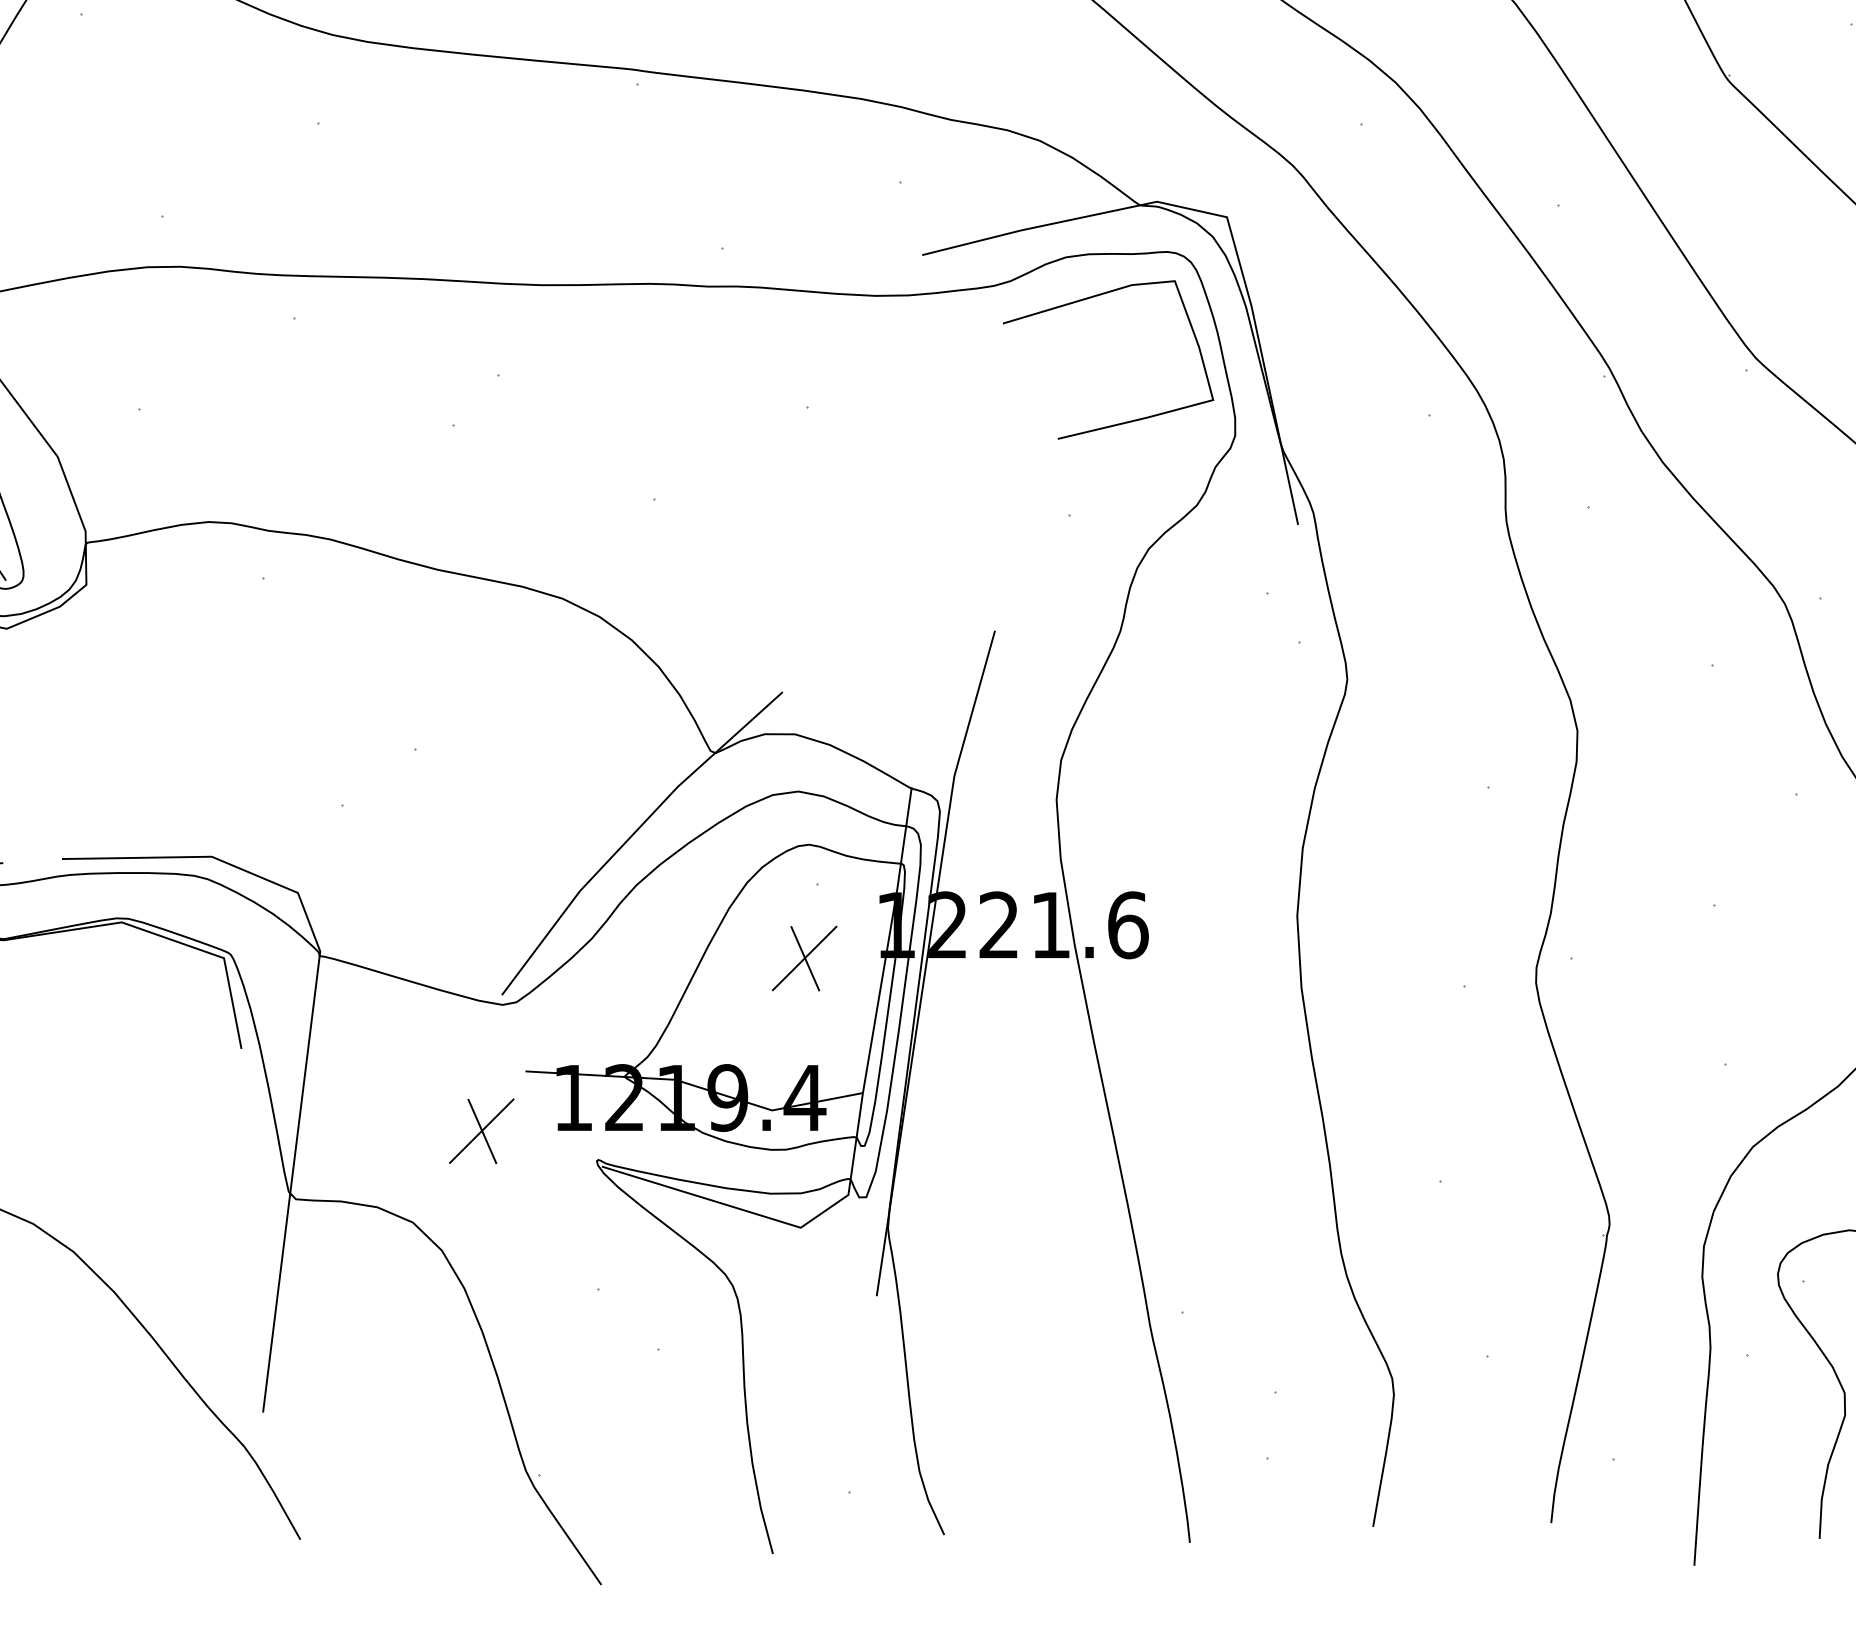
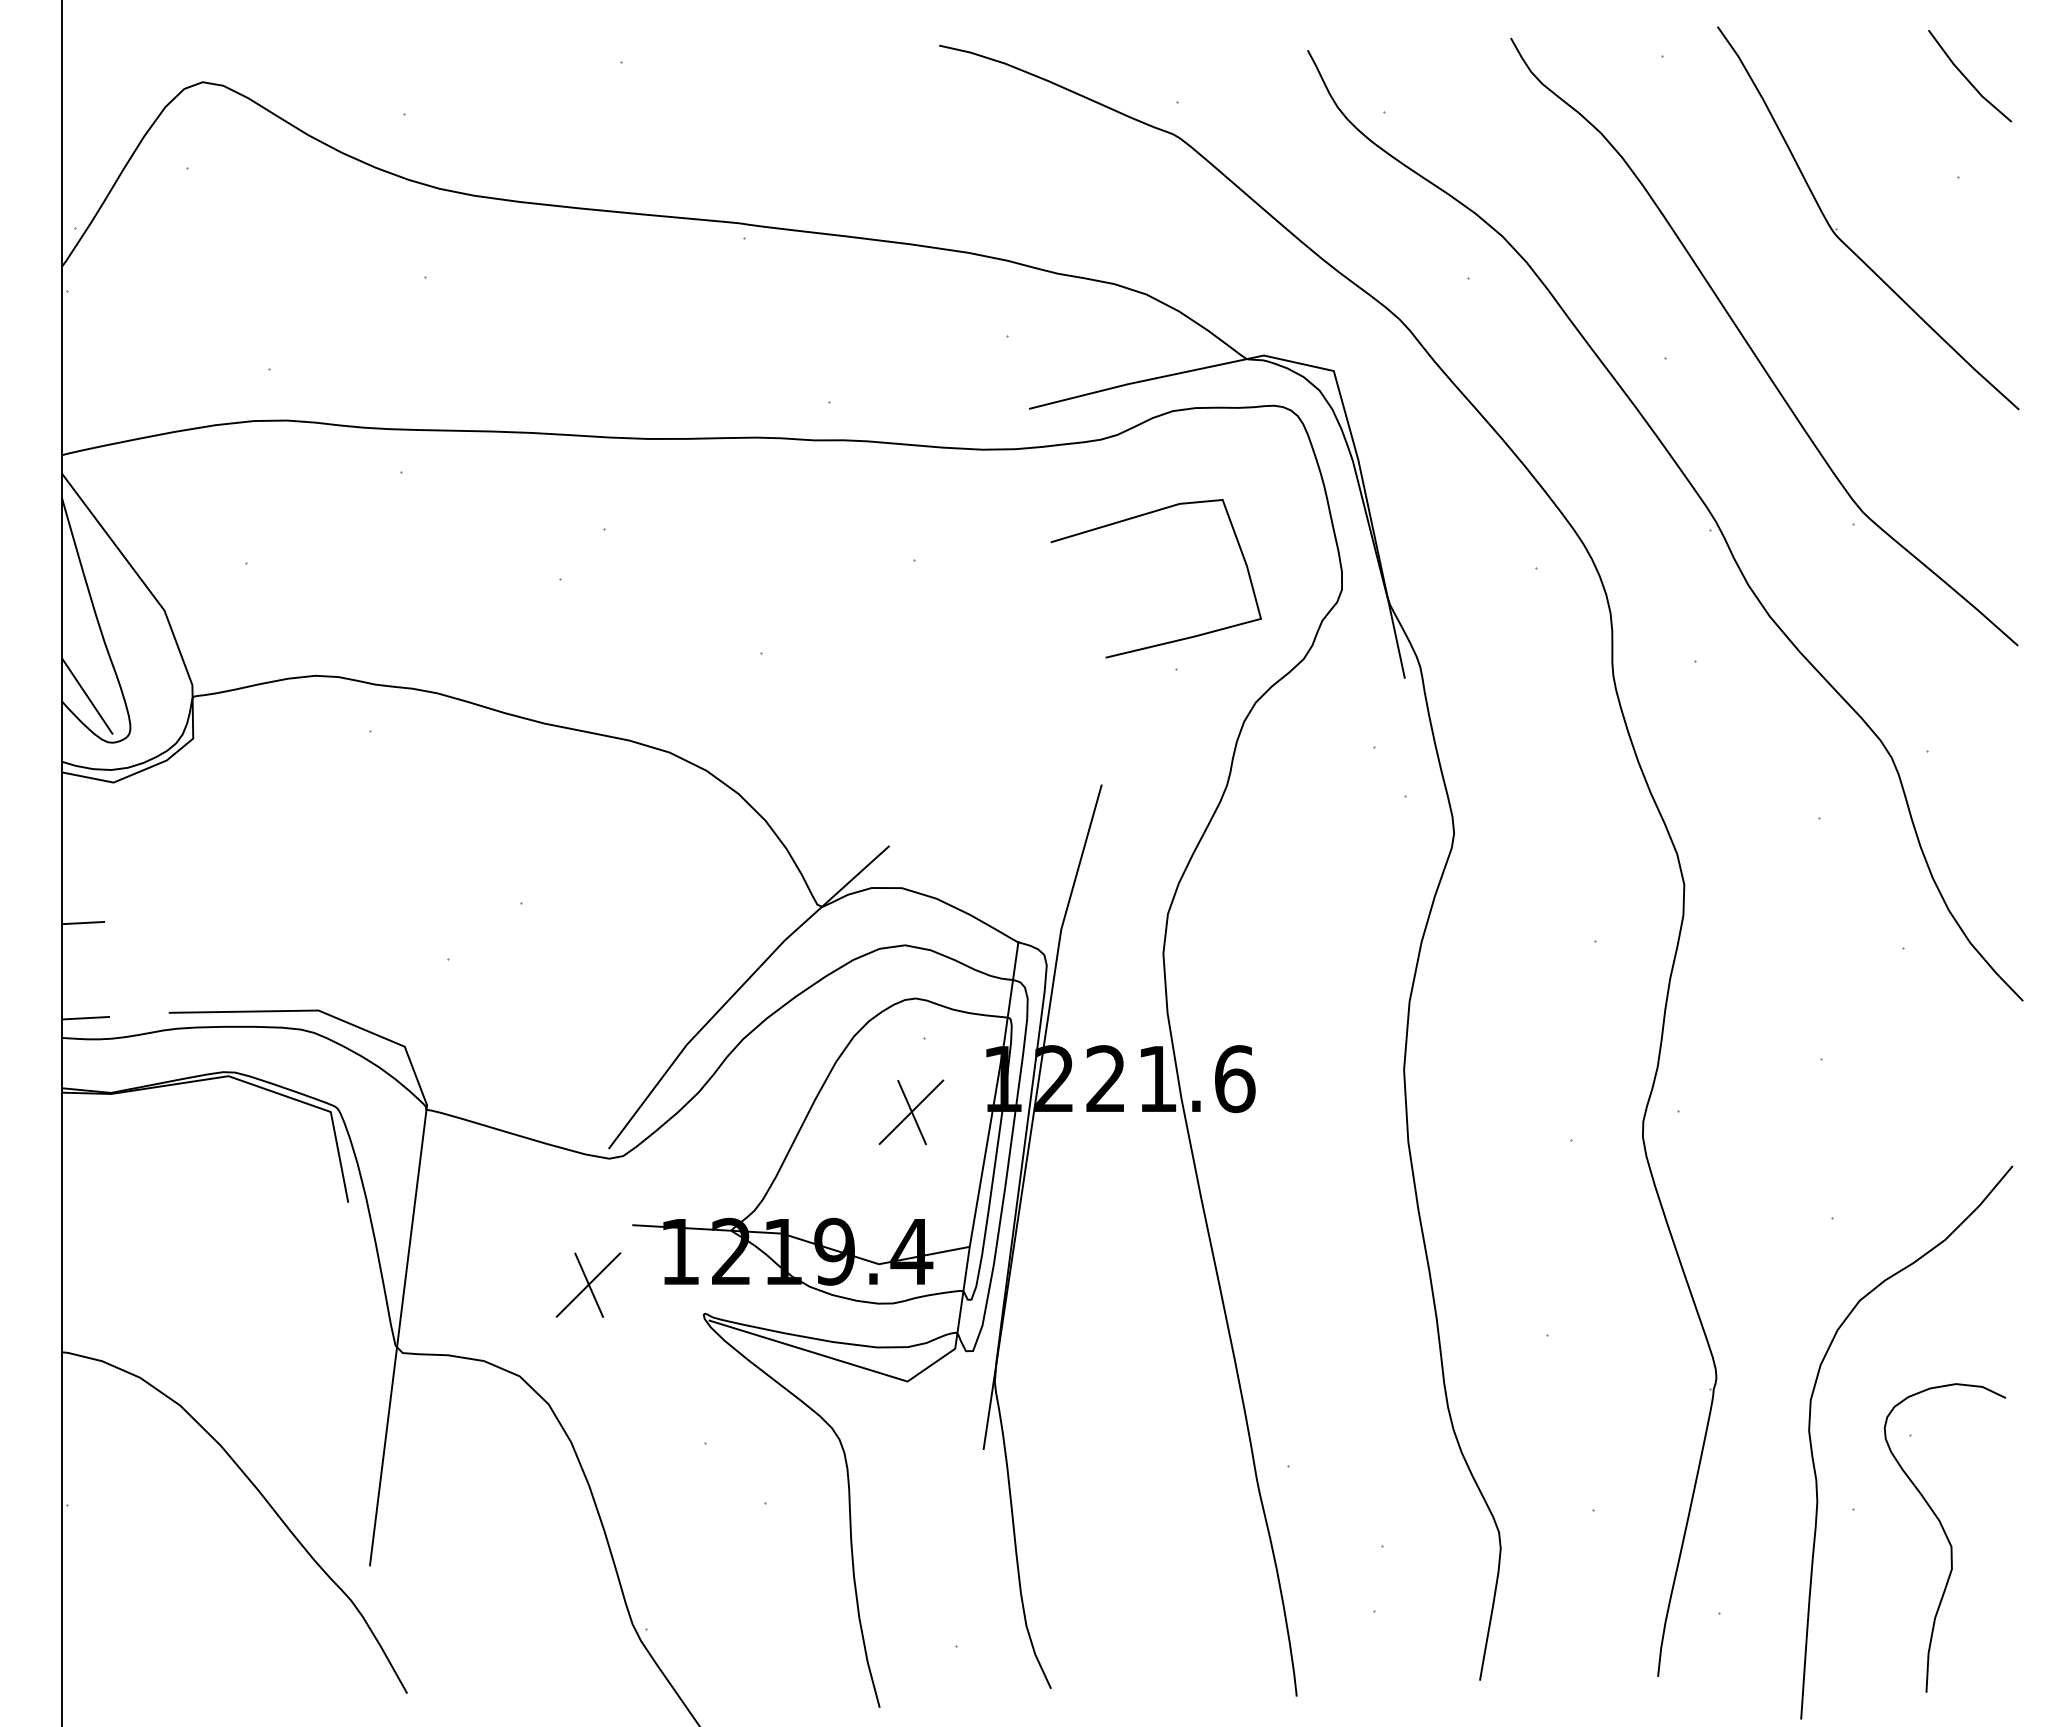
curve: (1090, 298) -> (1138, 517), moved

